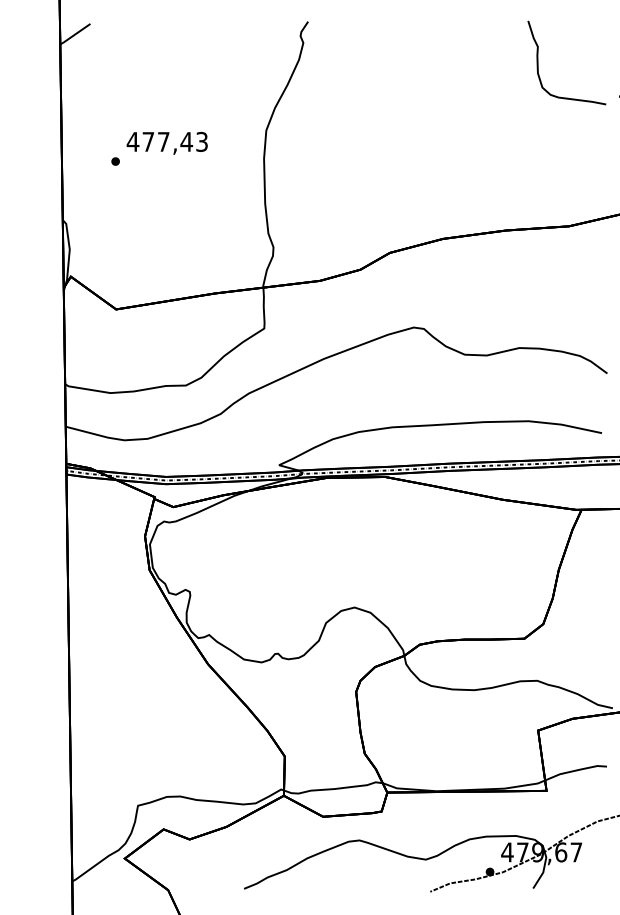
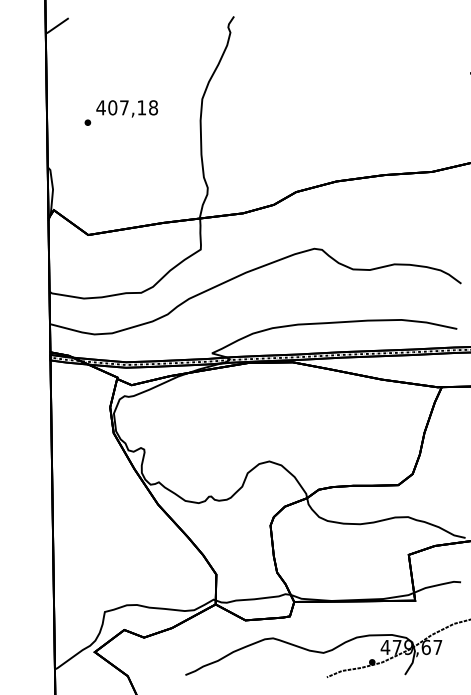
curve: (539, 62) -> (409, 47), removed
text: (175, 141) -> (133, 107), 477,43 -> 407,18

